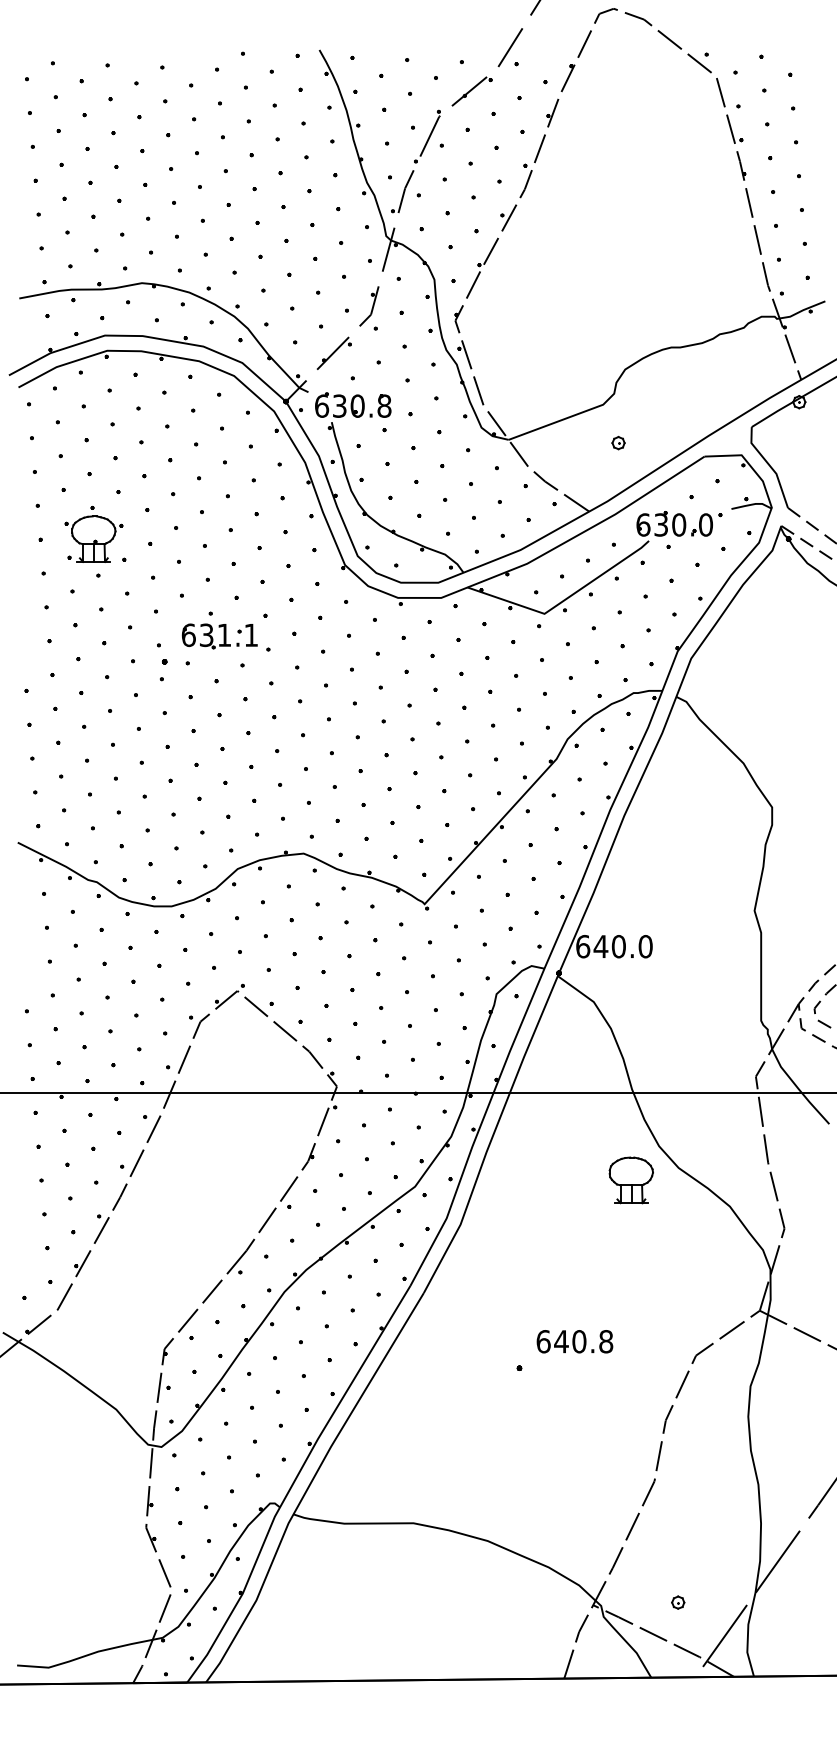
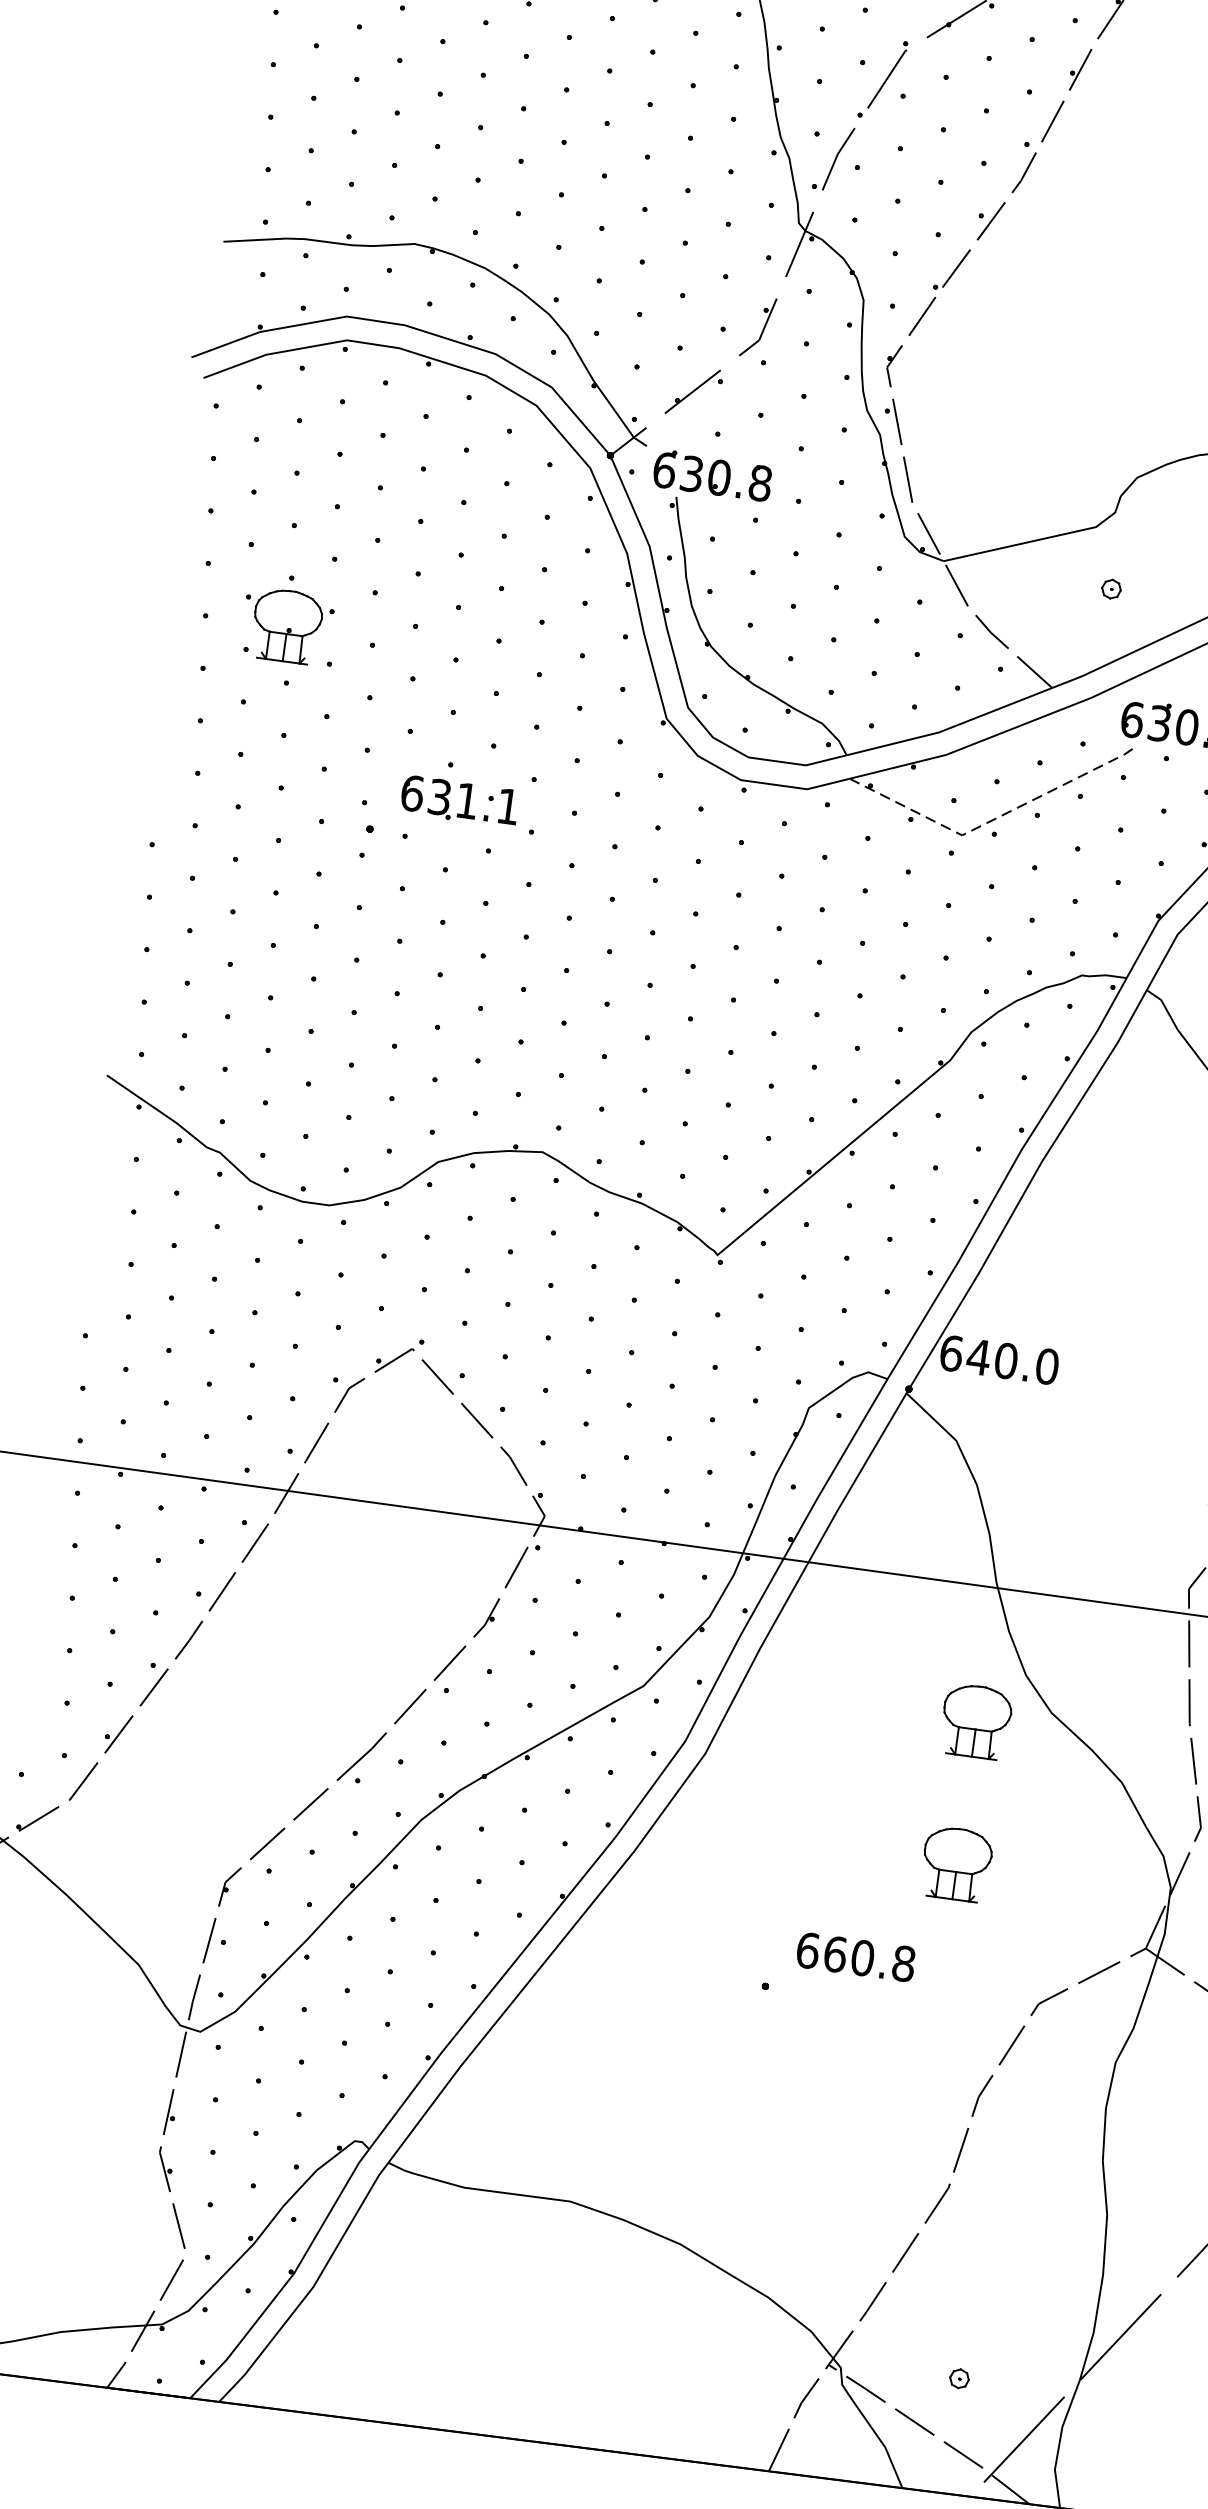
line: (564, 600) -> (995, 819), solid -> dashed
part: (630, 1273) -> (955, 1864), added
text: (561, 1341) -> (835, 1954), 640.8 -> 660.8

